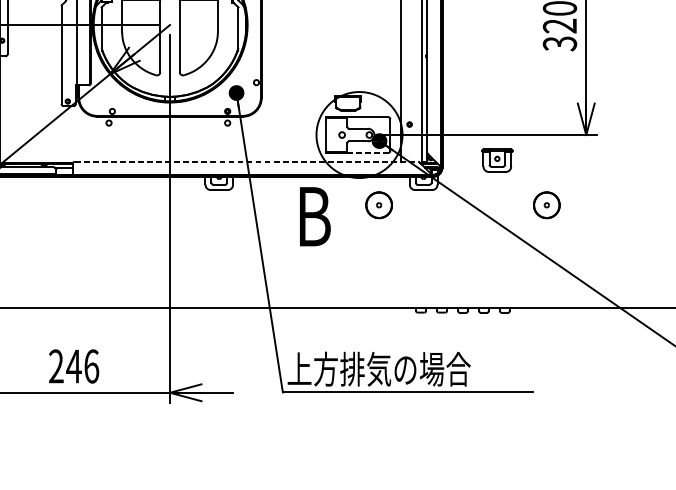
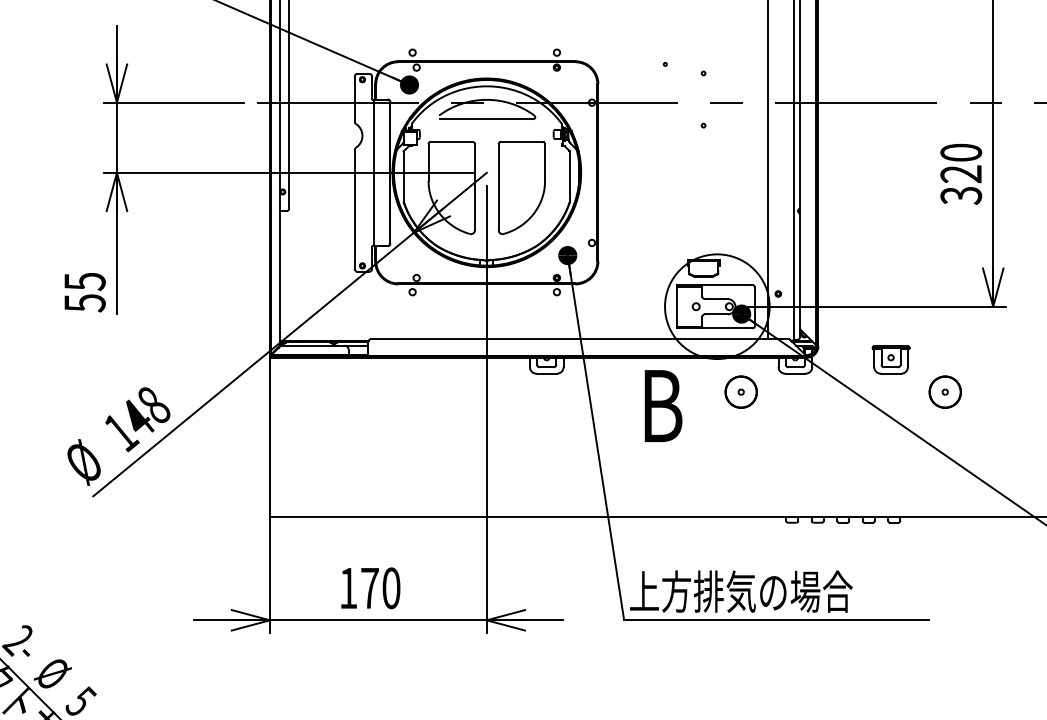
line: (366, 152) -> (725, 328), dashed -> solid
part: (496, 160) -> (890, 359), moved
line: (246, 161) -> (579, 339), dashed -> solid
text: (73, 366) -> (369, 588), 246 -> 170

